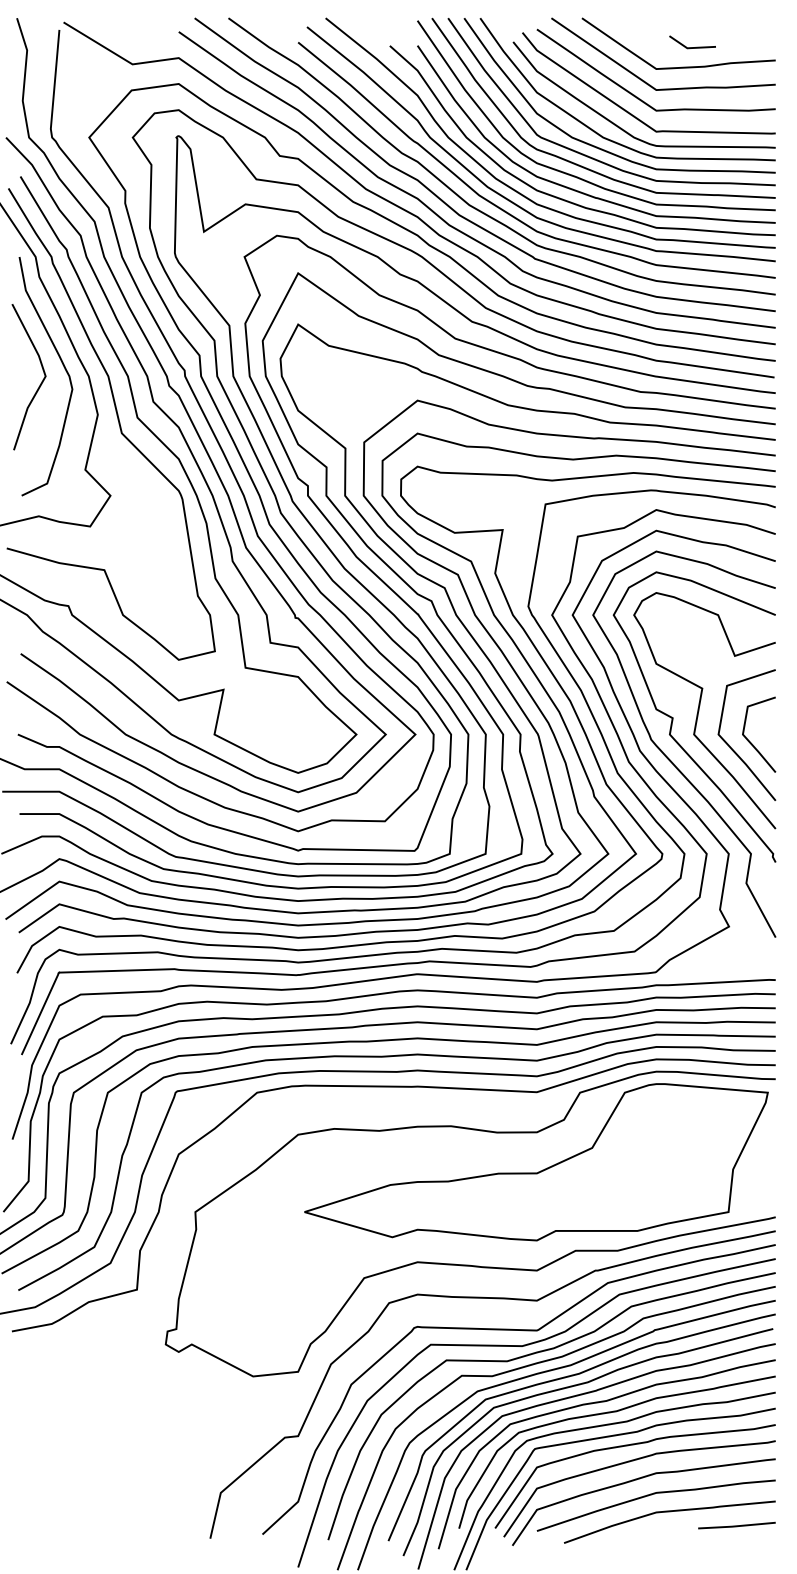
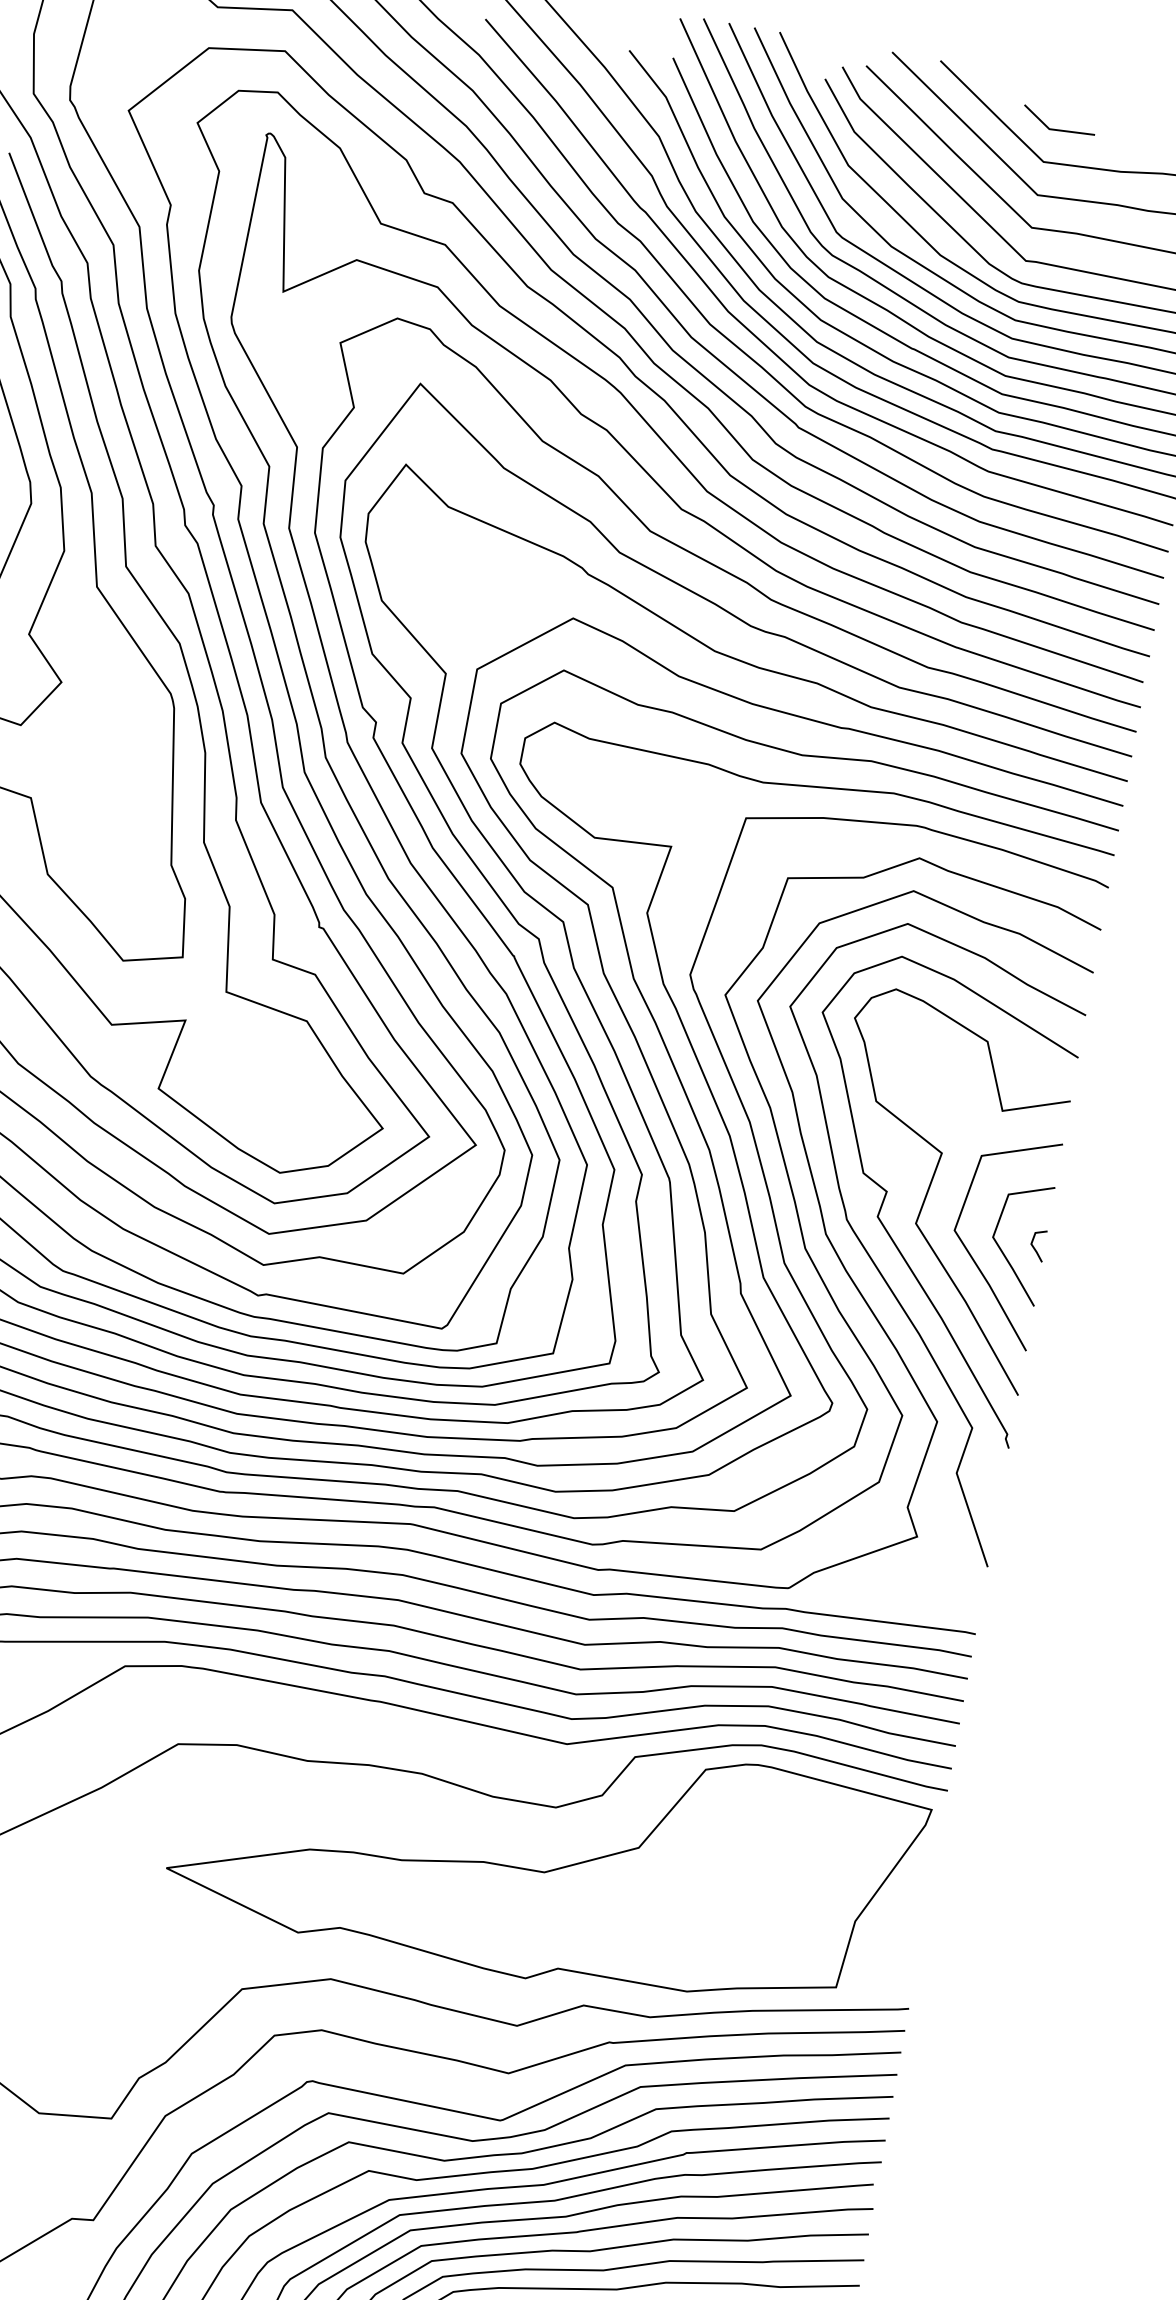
line: (692, 47) -> (1057, 129), moved
line: (769, 735) -> (1034, 1246), added

